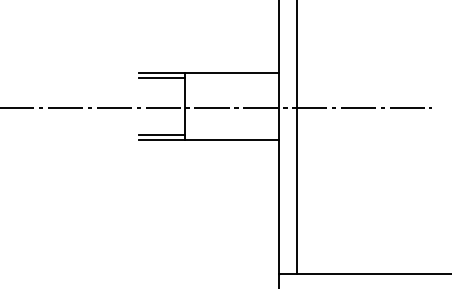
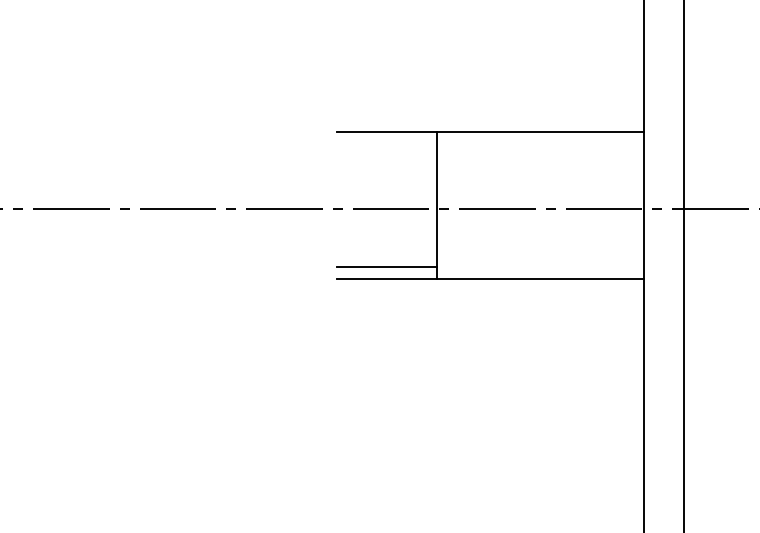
line: (161, 78) -> (387, 144), removed

